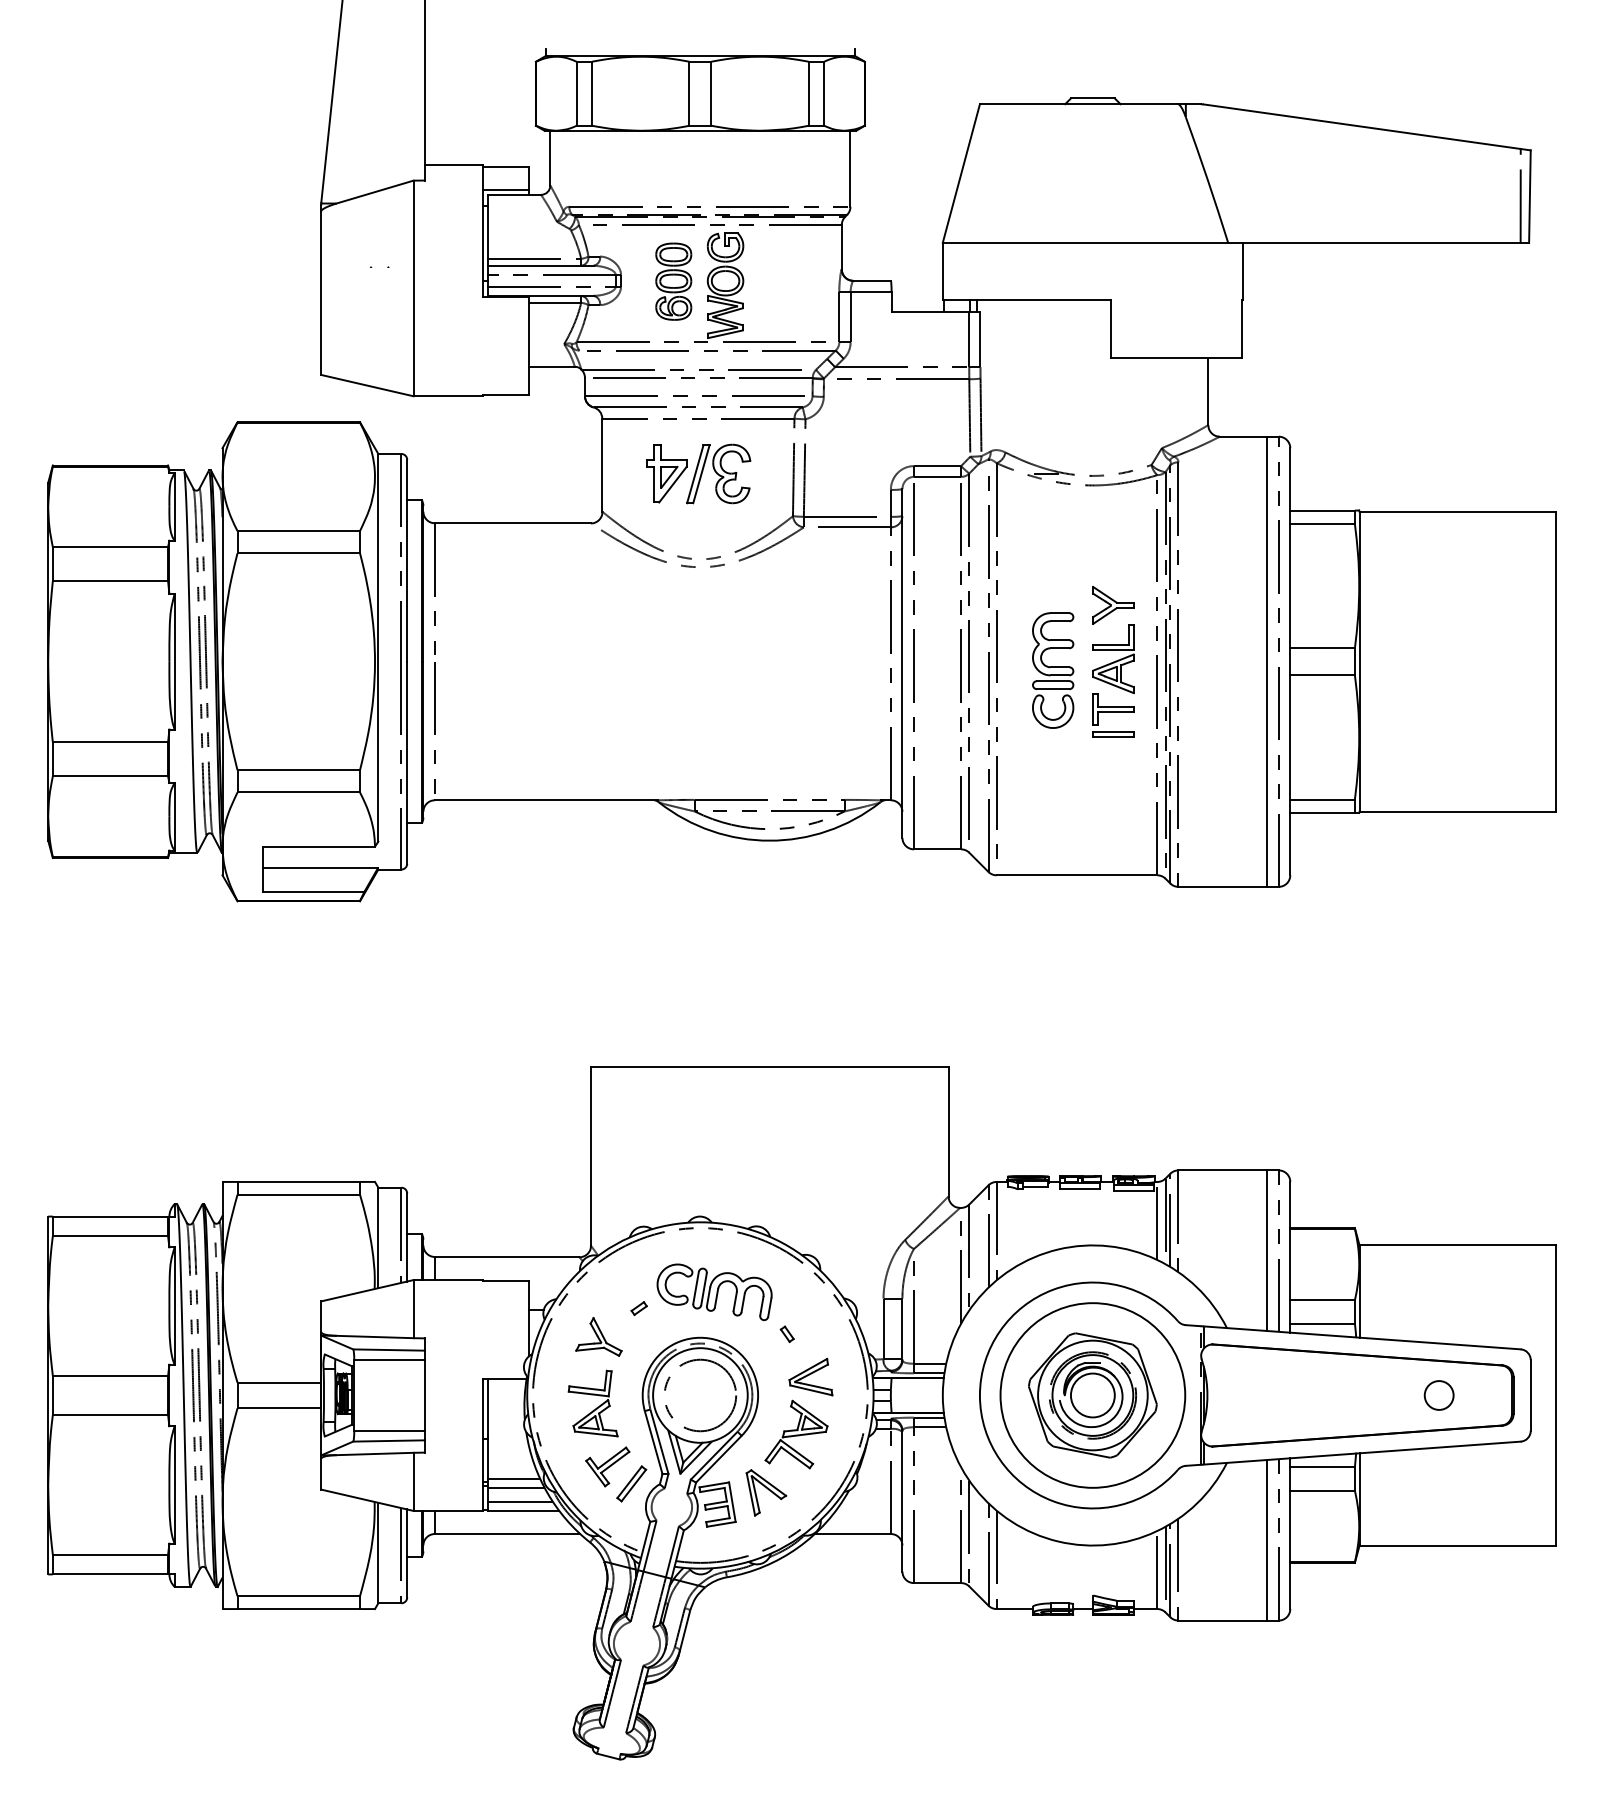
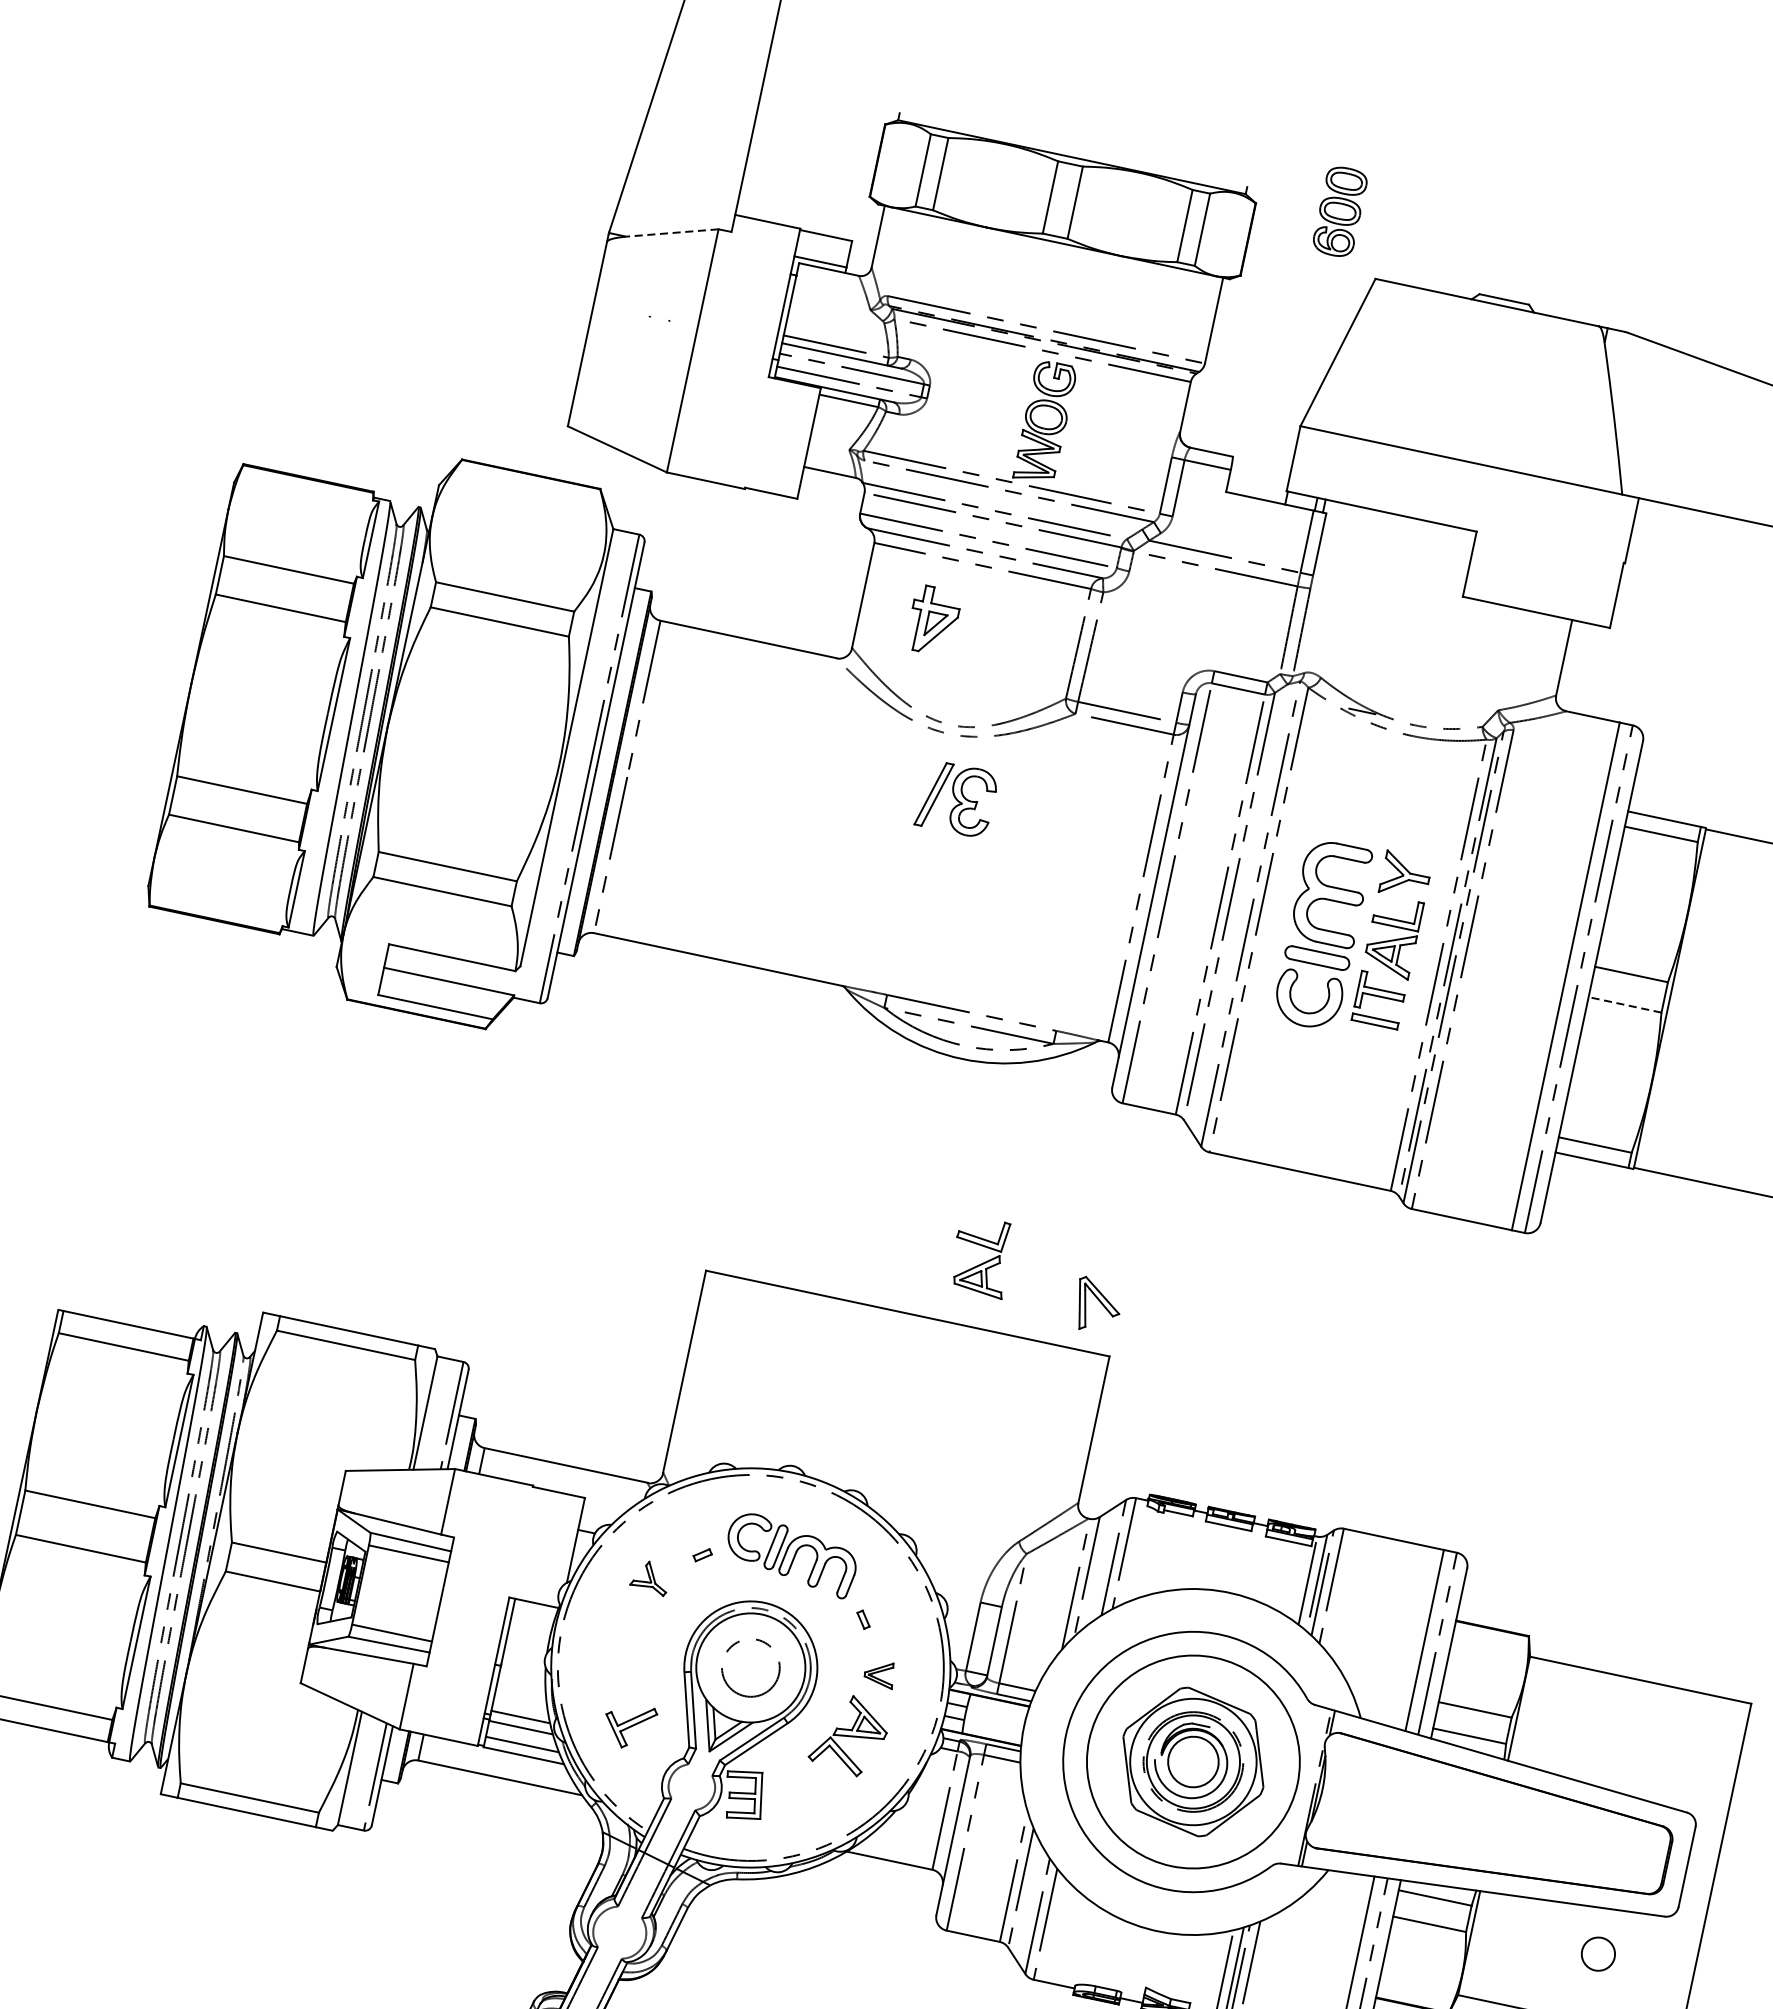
line: (374, 192) -> (671, 233), solid -> dashed
part: (673, 281) -> (1339, 211), moved
part: (718, 473) -> (957, 798), moved
part: (1053, 670) -> (1322, 935), size x1.4
line: (1322, 675) -> (1624, 1005), solid -> dashed
part: (598, 1336) -> (650, 1576), size x0.7
part: (810, 1376) -> (879, 1672), size x0.6
circle: (700, 1395) -> (750, 1667), size x0.7
circle: (1438, 1395) -> (1597, 1954), moved
part: (592, 1403) -> (981, 1256), moved
part: (631, 1483) -> (652, 1750), removed
part: (766, 1492) -> (1097, 1305), moved

